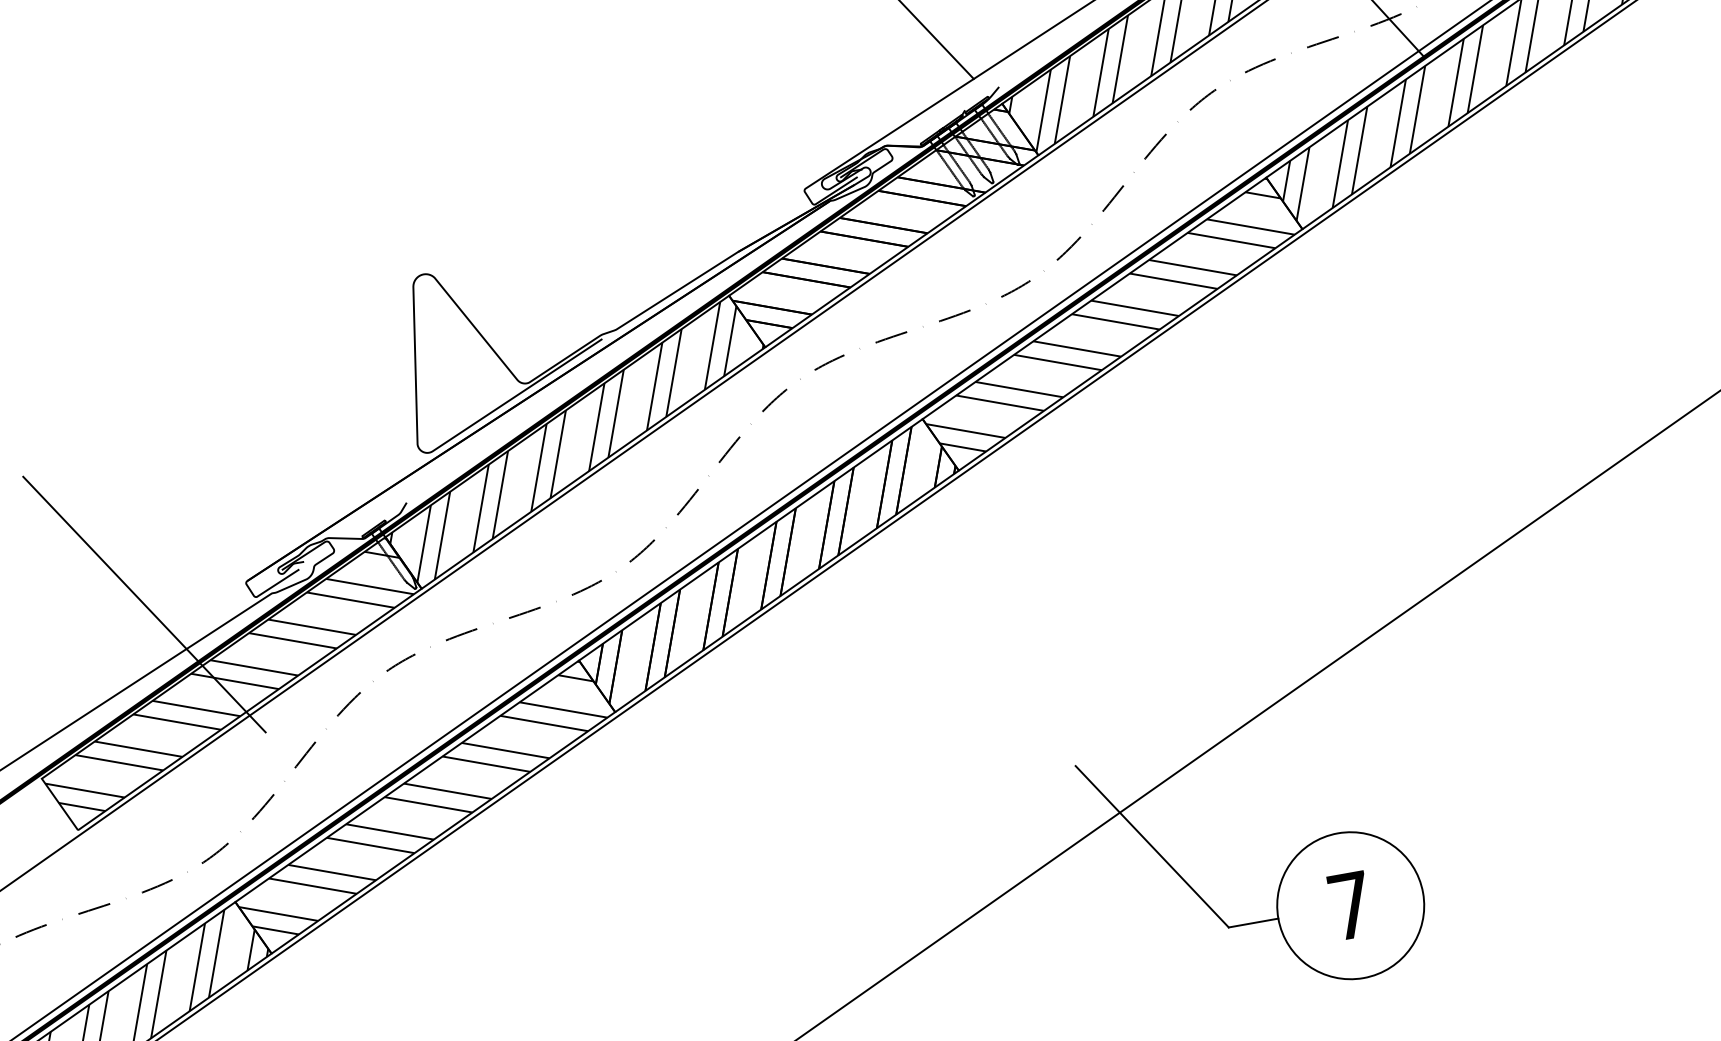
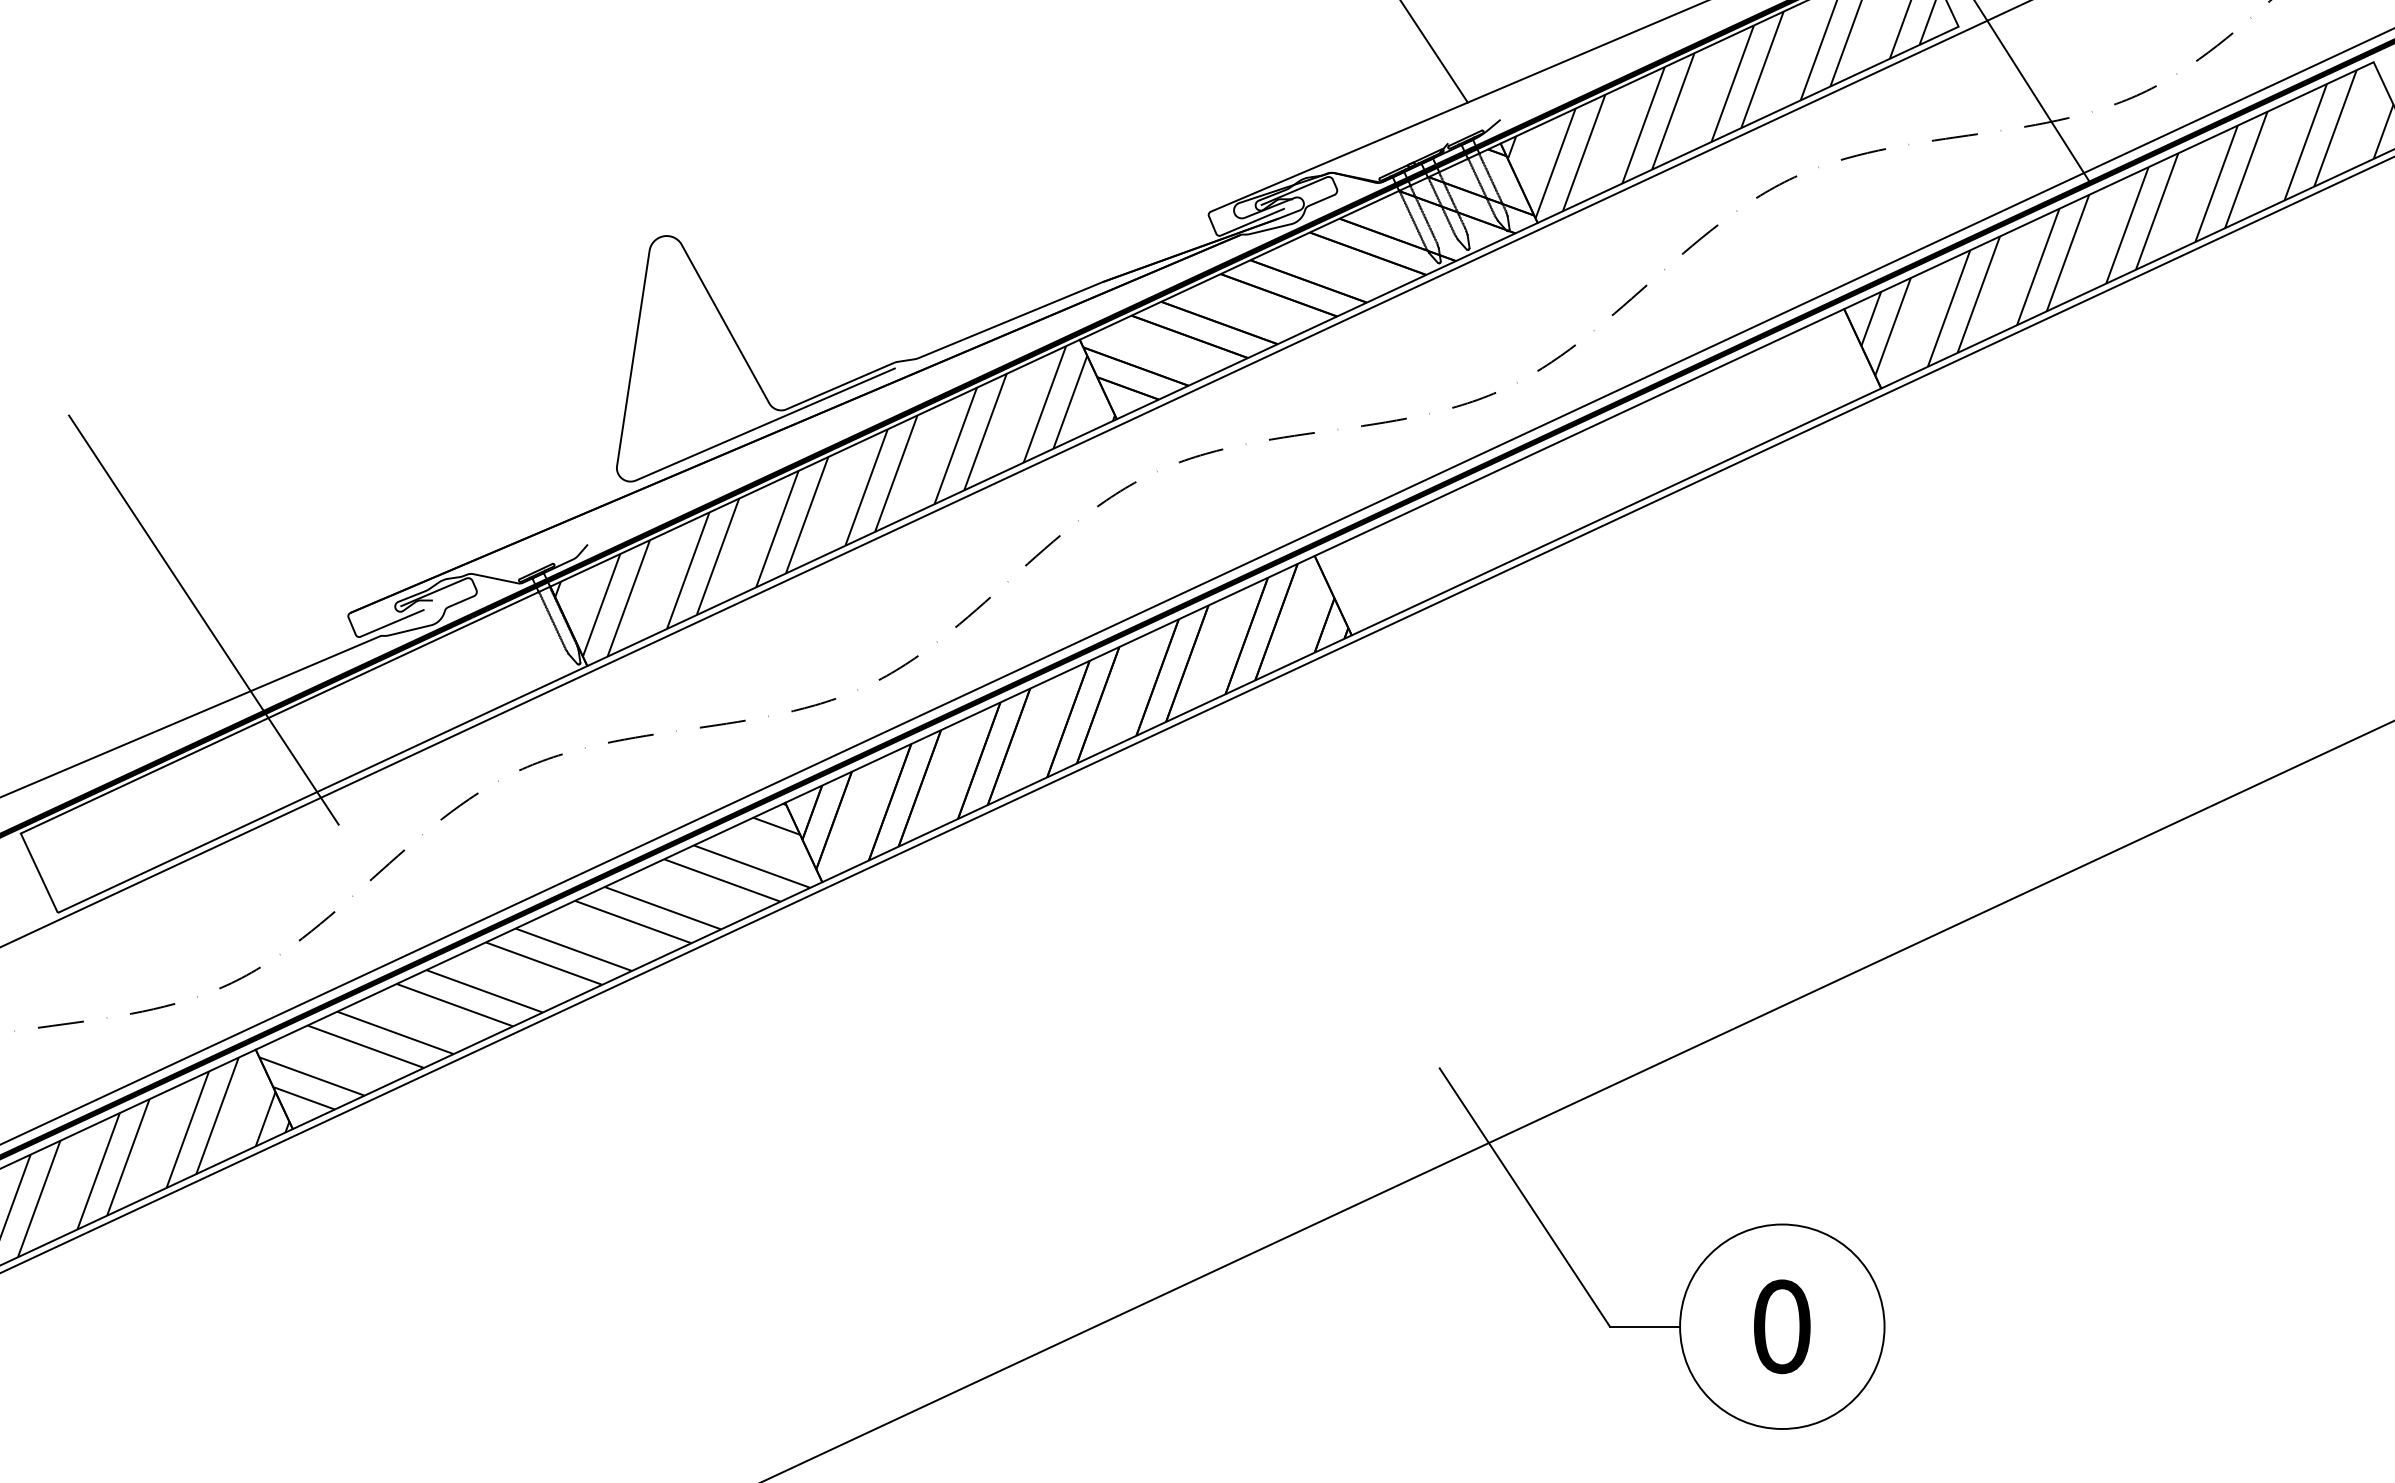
hatch: (1108, 317) -> (1593, 462), removed
hatch: (227, 677) -> (299, 740), removed
text: (1350, 905) -> (1782, 1326), 7 -> 0

